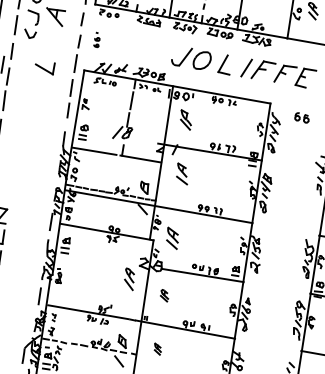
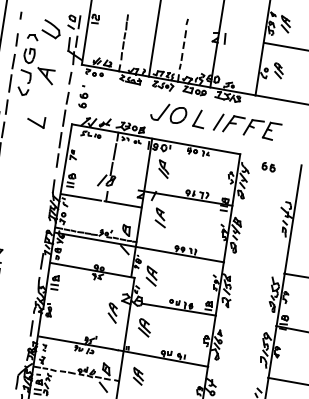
part: (97, 39) -> (83, 96), size x1.67
part: (164, 295) -> (144, 327), size x1.67
part: (157, 348) -> (138, 375), size x1.67

